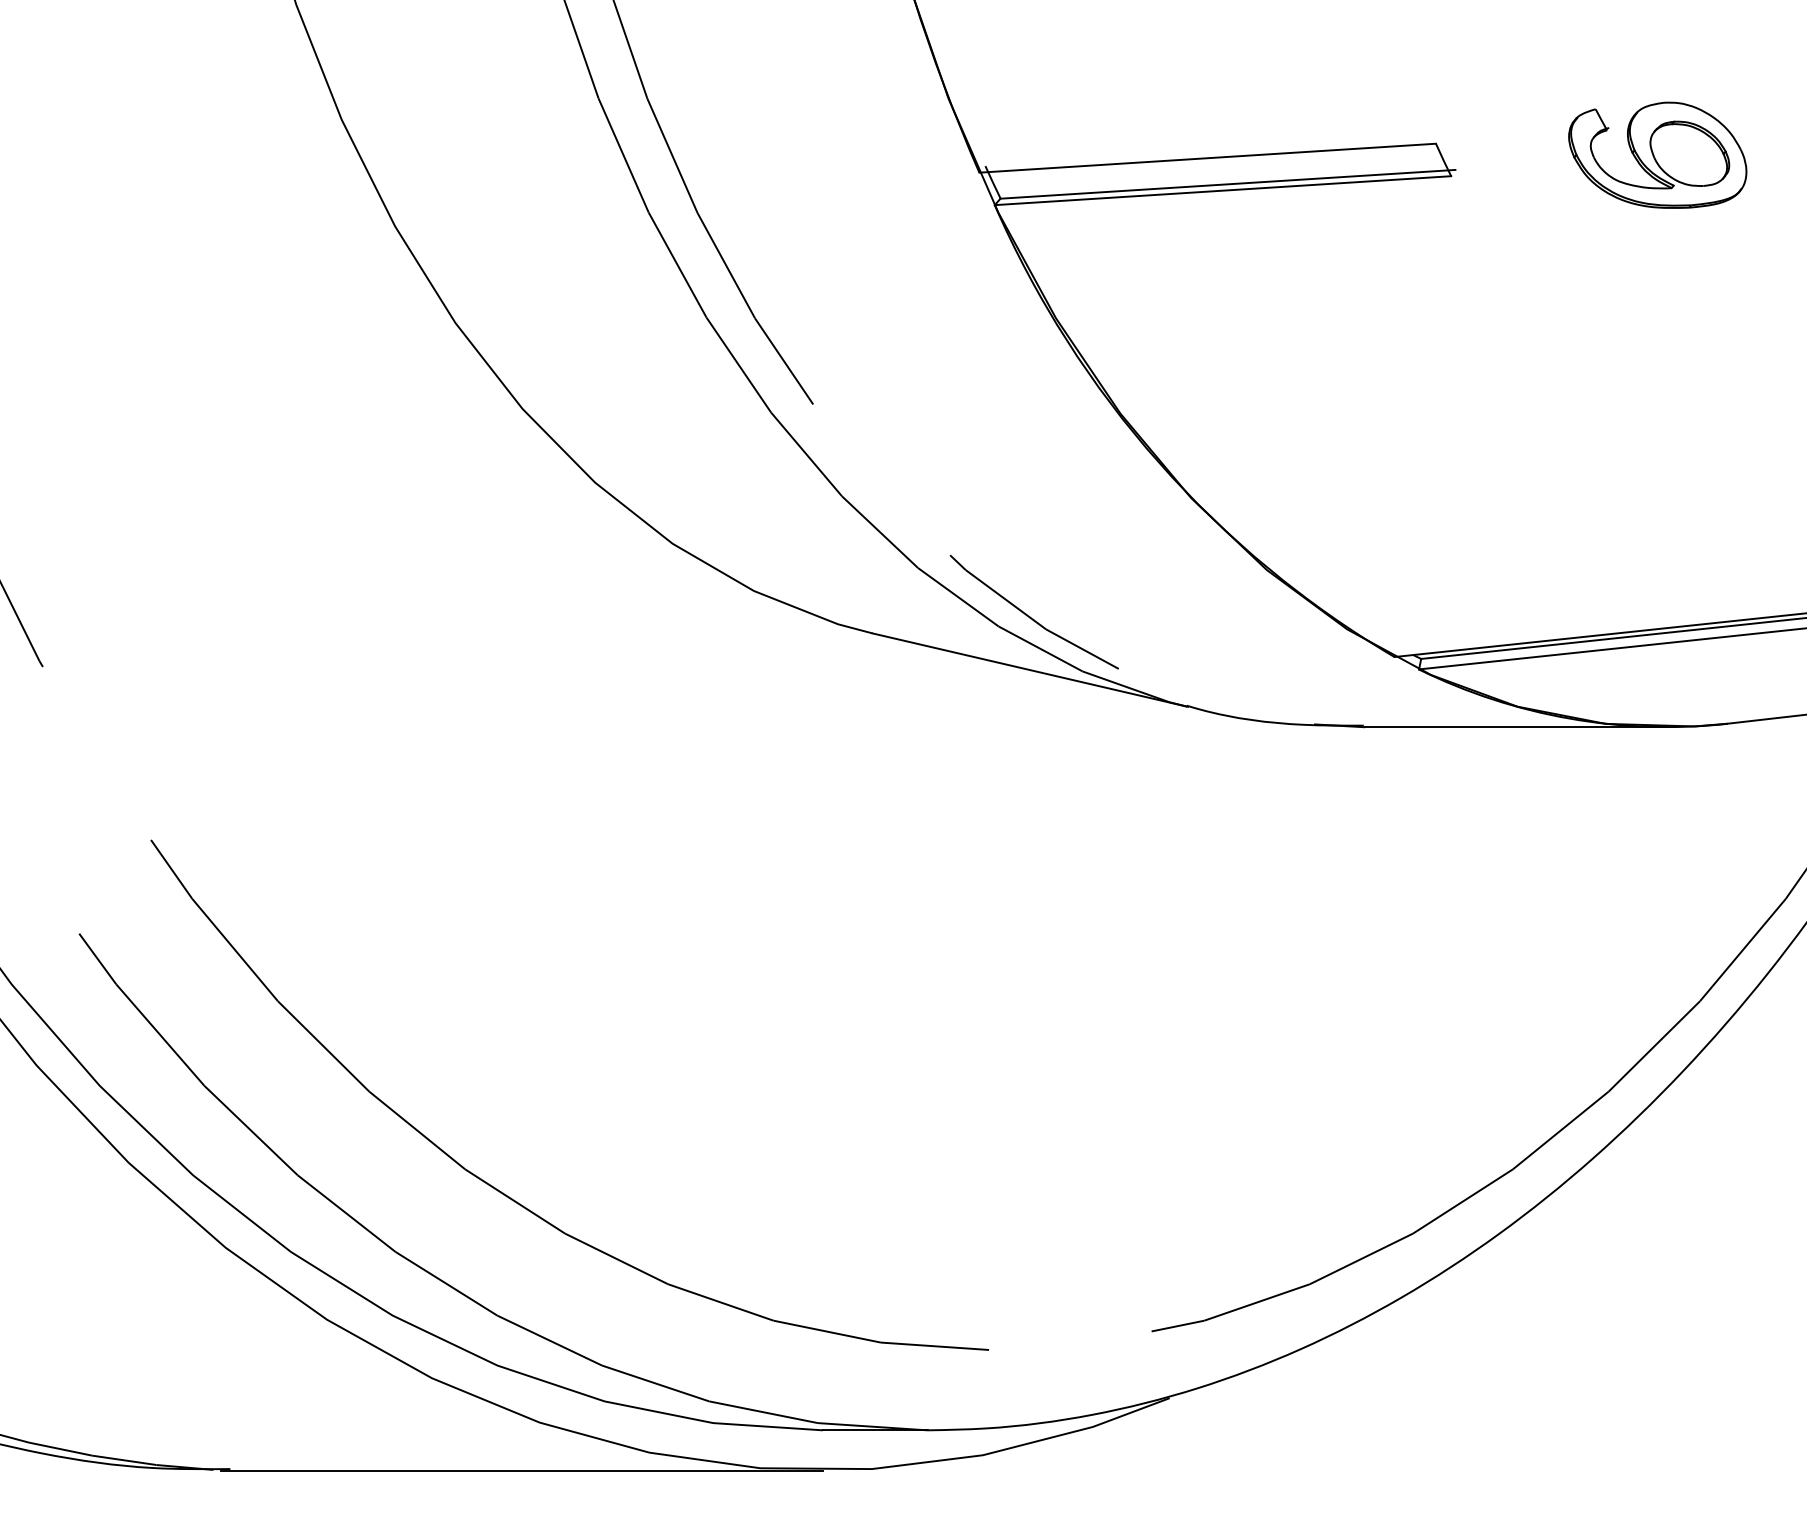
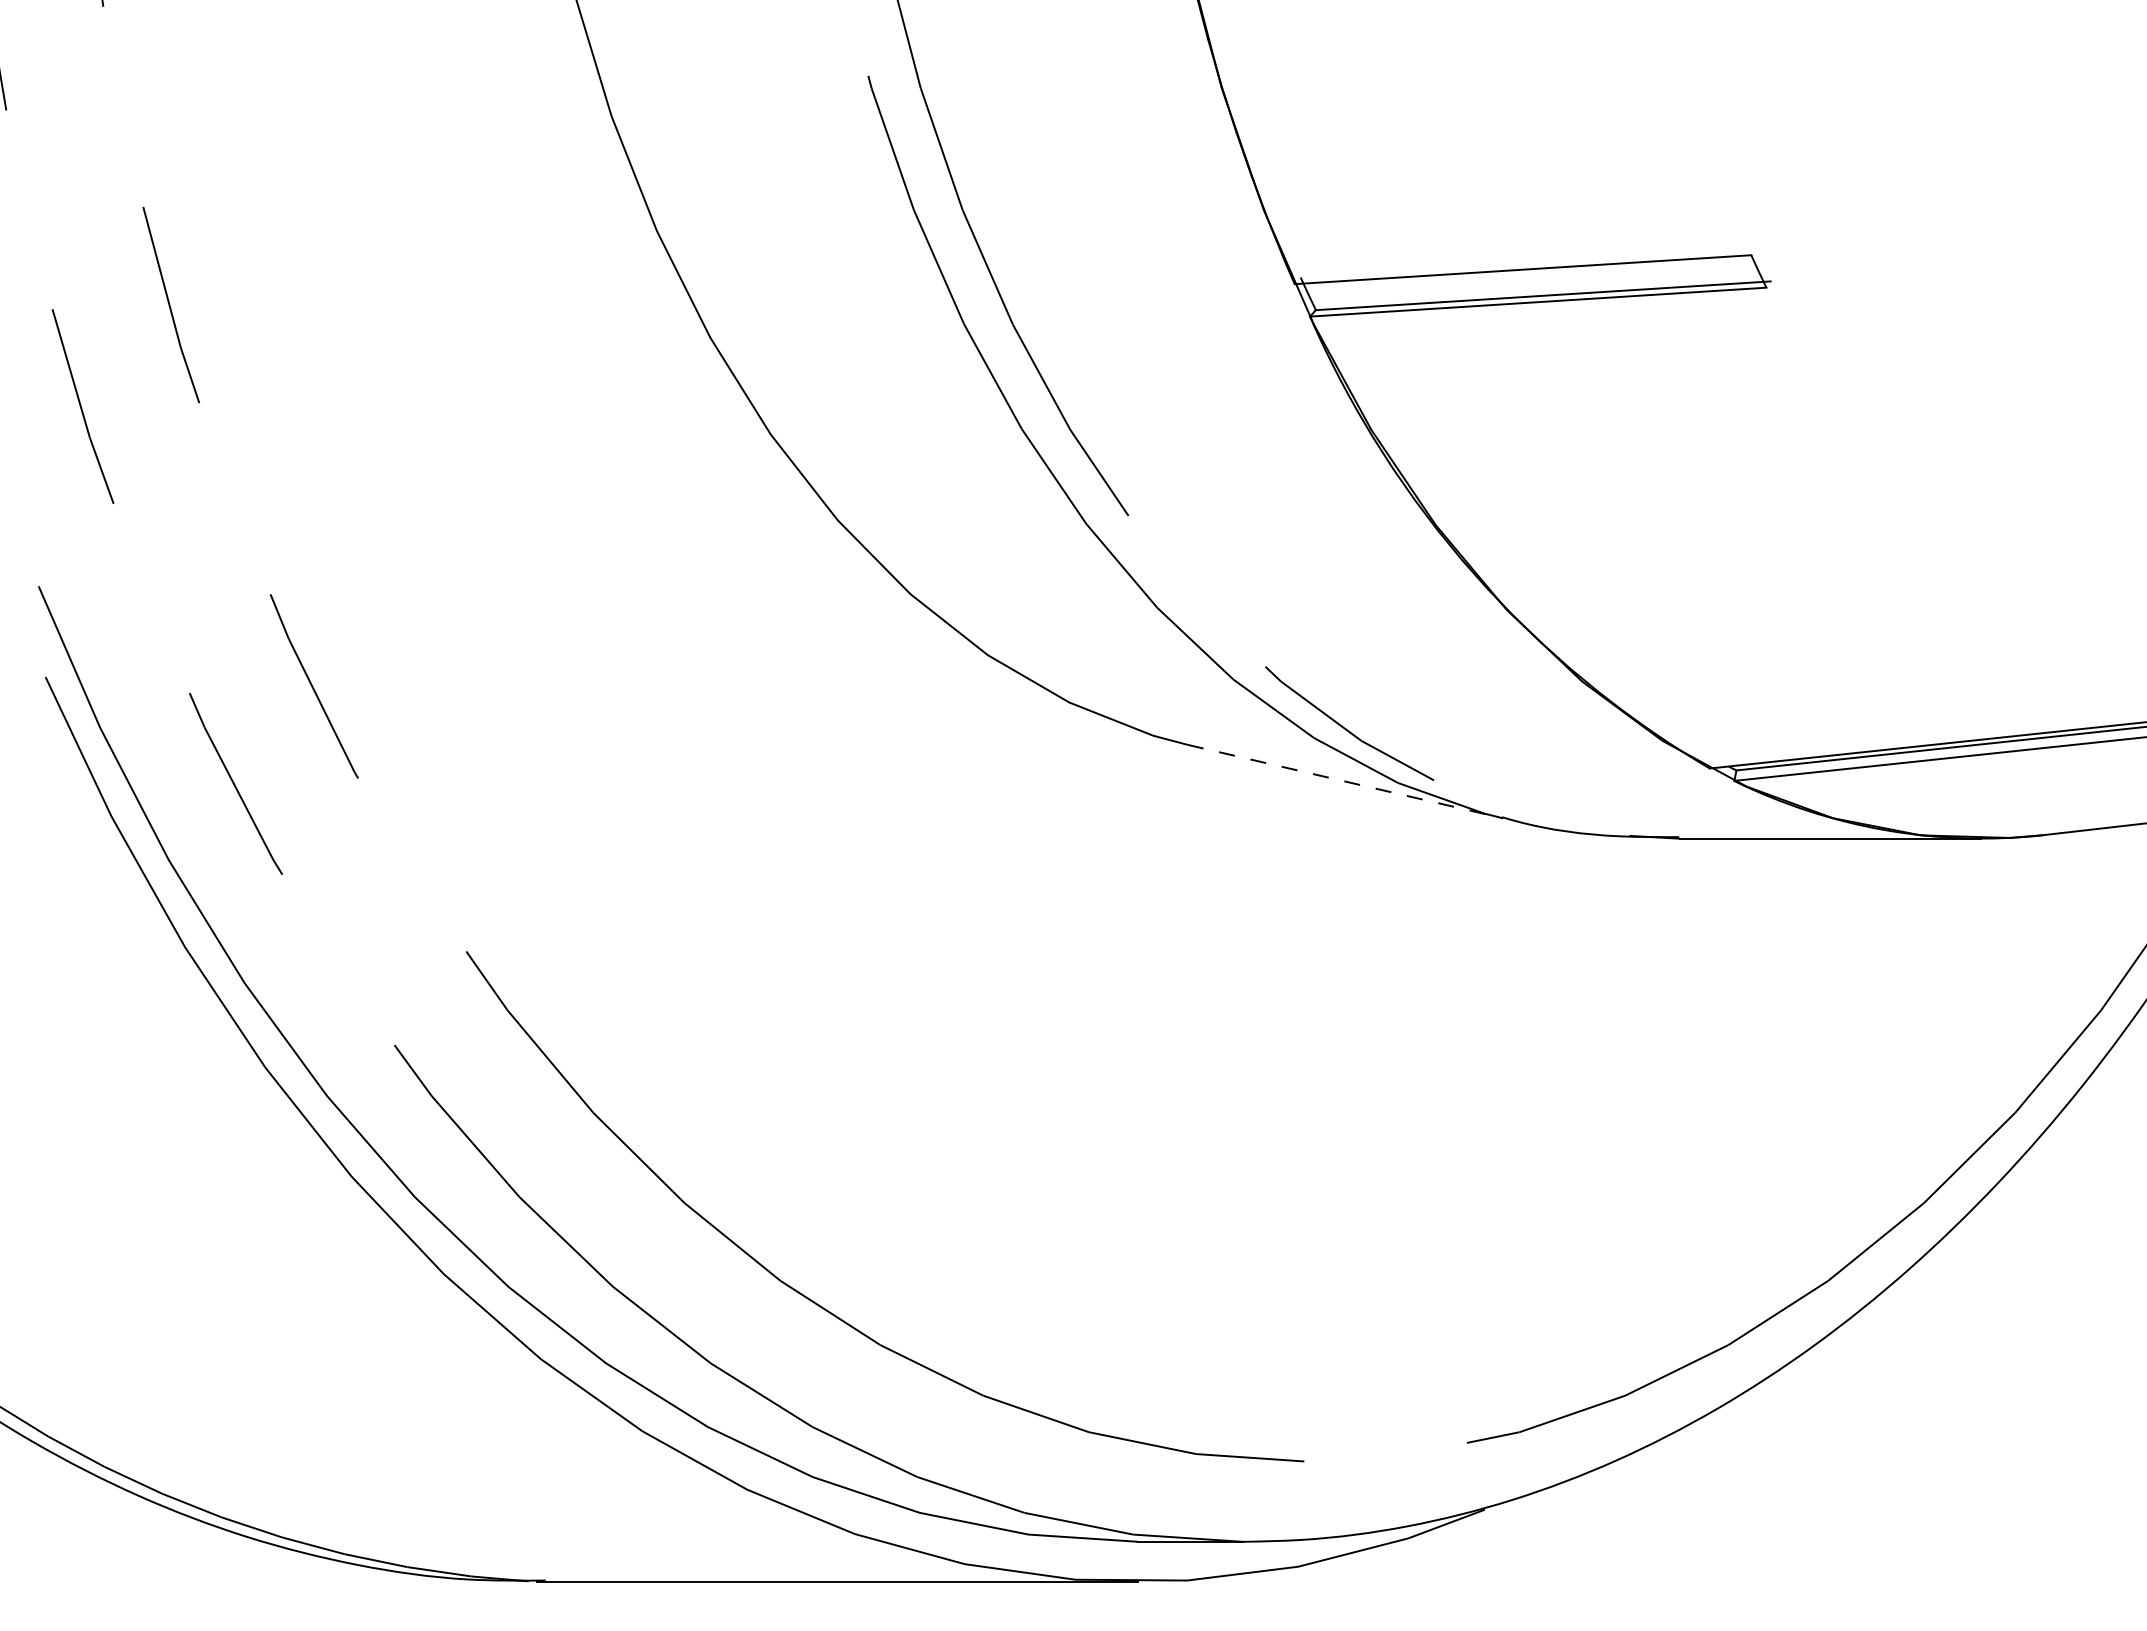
part: (1657, 155) -> (1972, 266), removed
line: (1030, 670) -> (1345, 781), solid -> dashed

